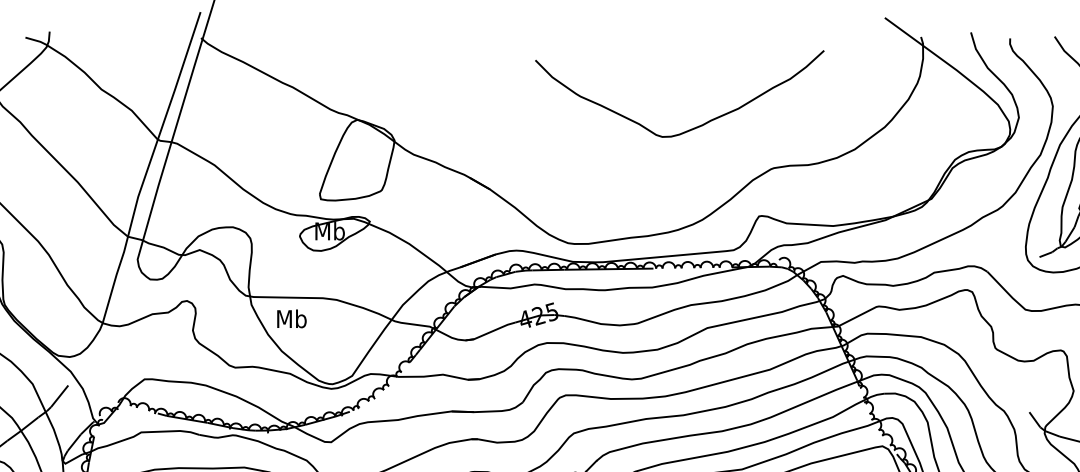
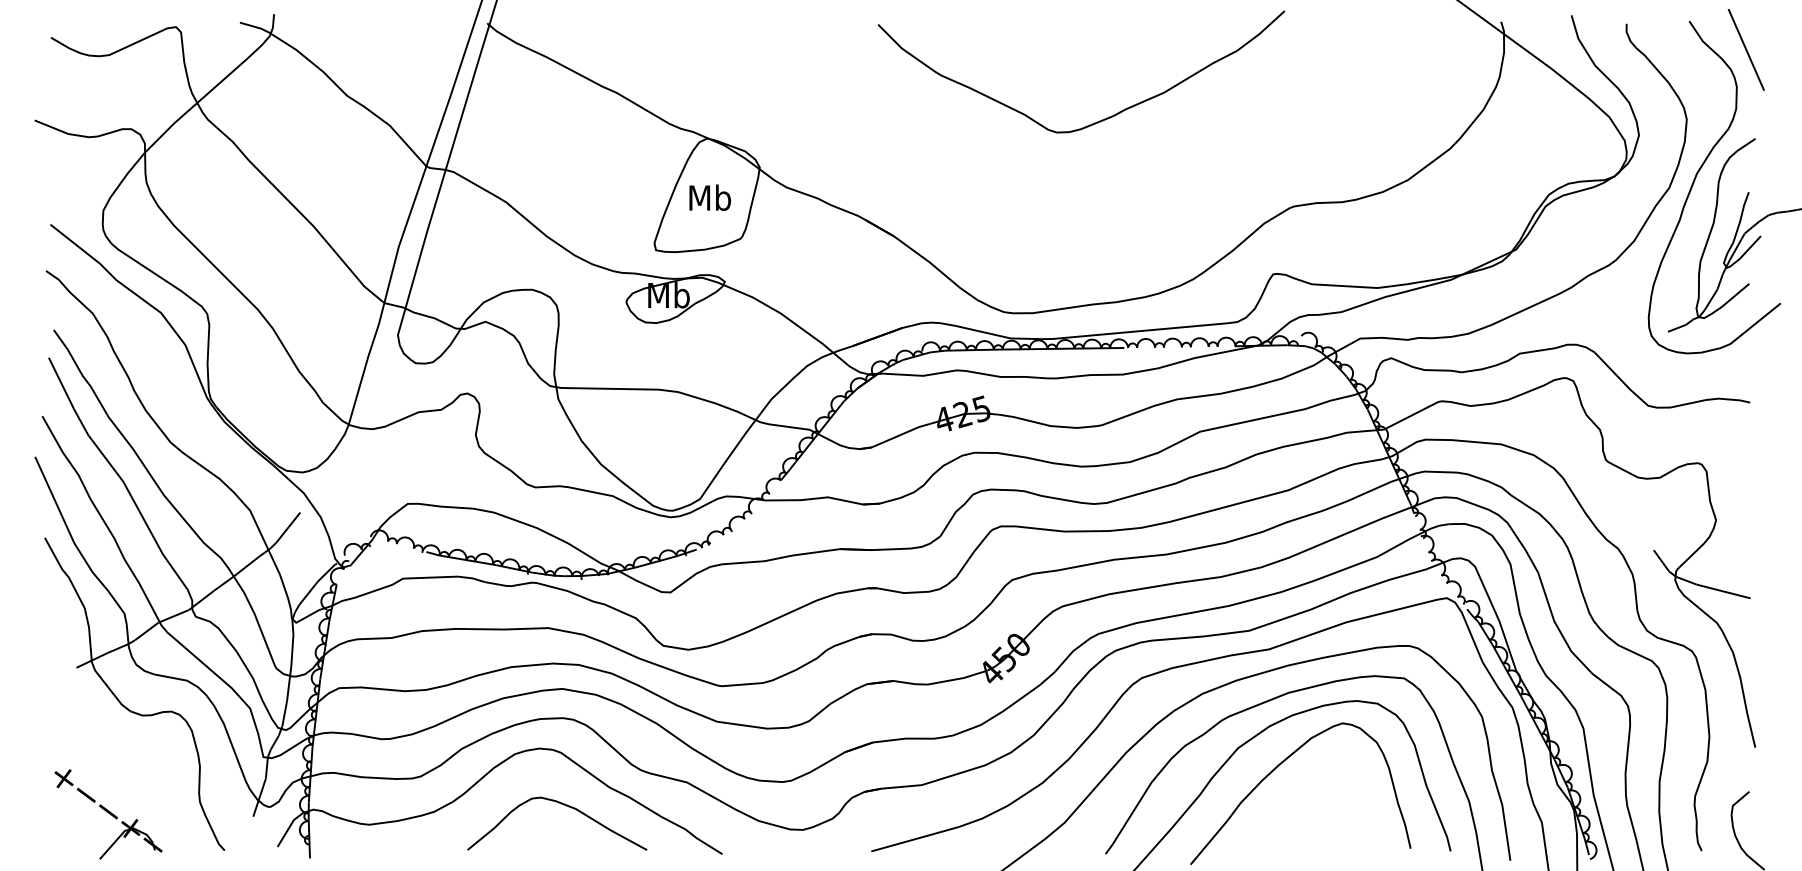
curve: (694, 127) -> (1101, 119), moved
text: (291, 318) -> (709, 197), moved

